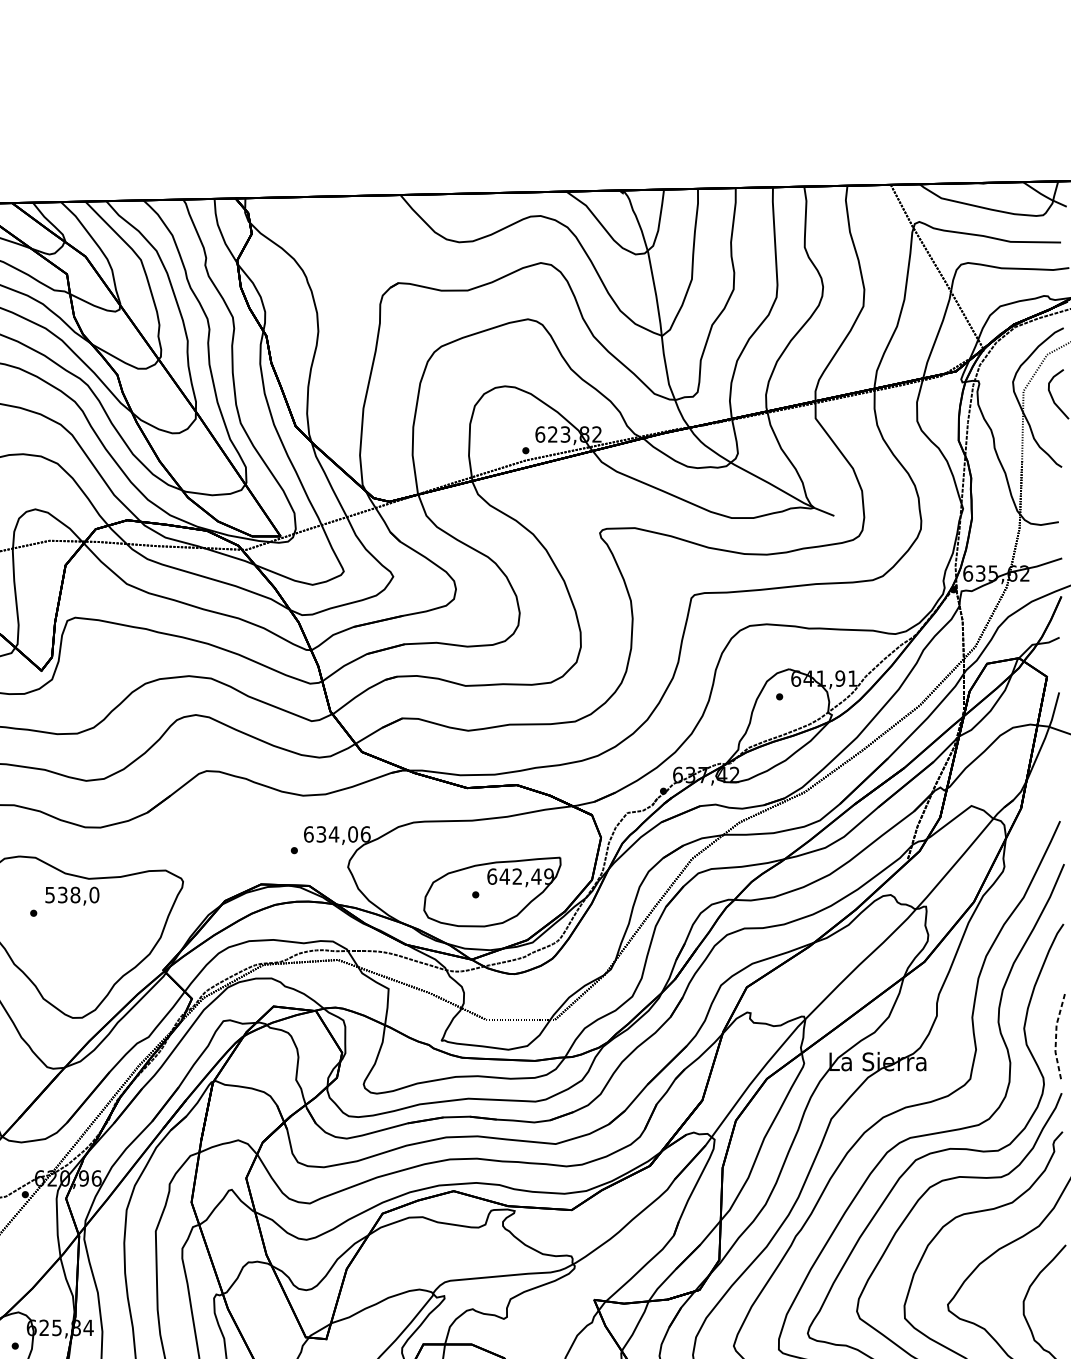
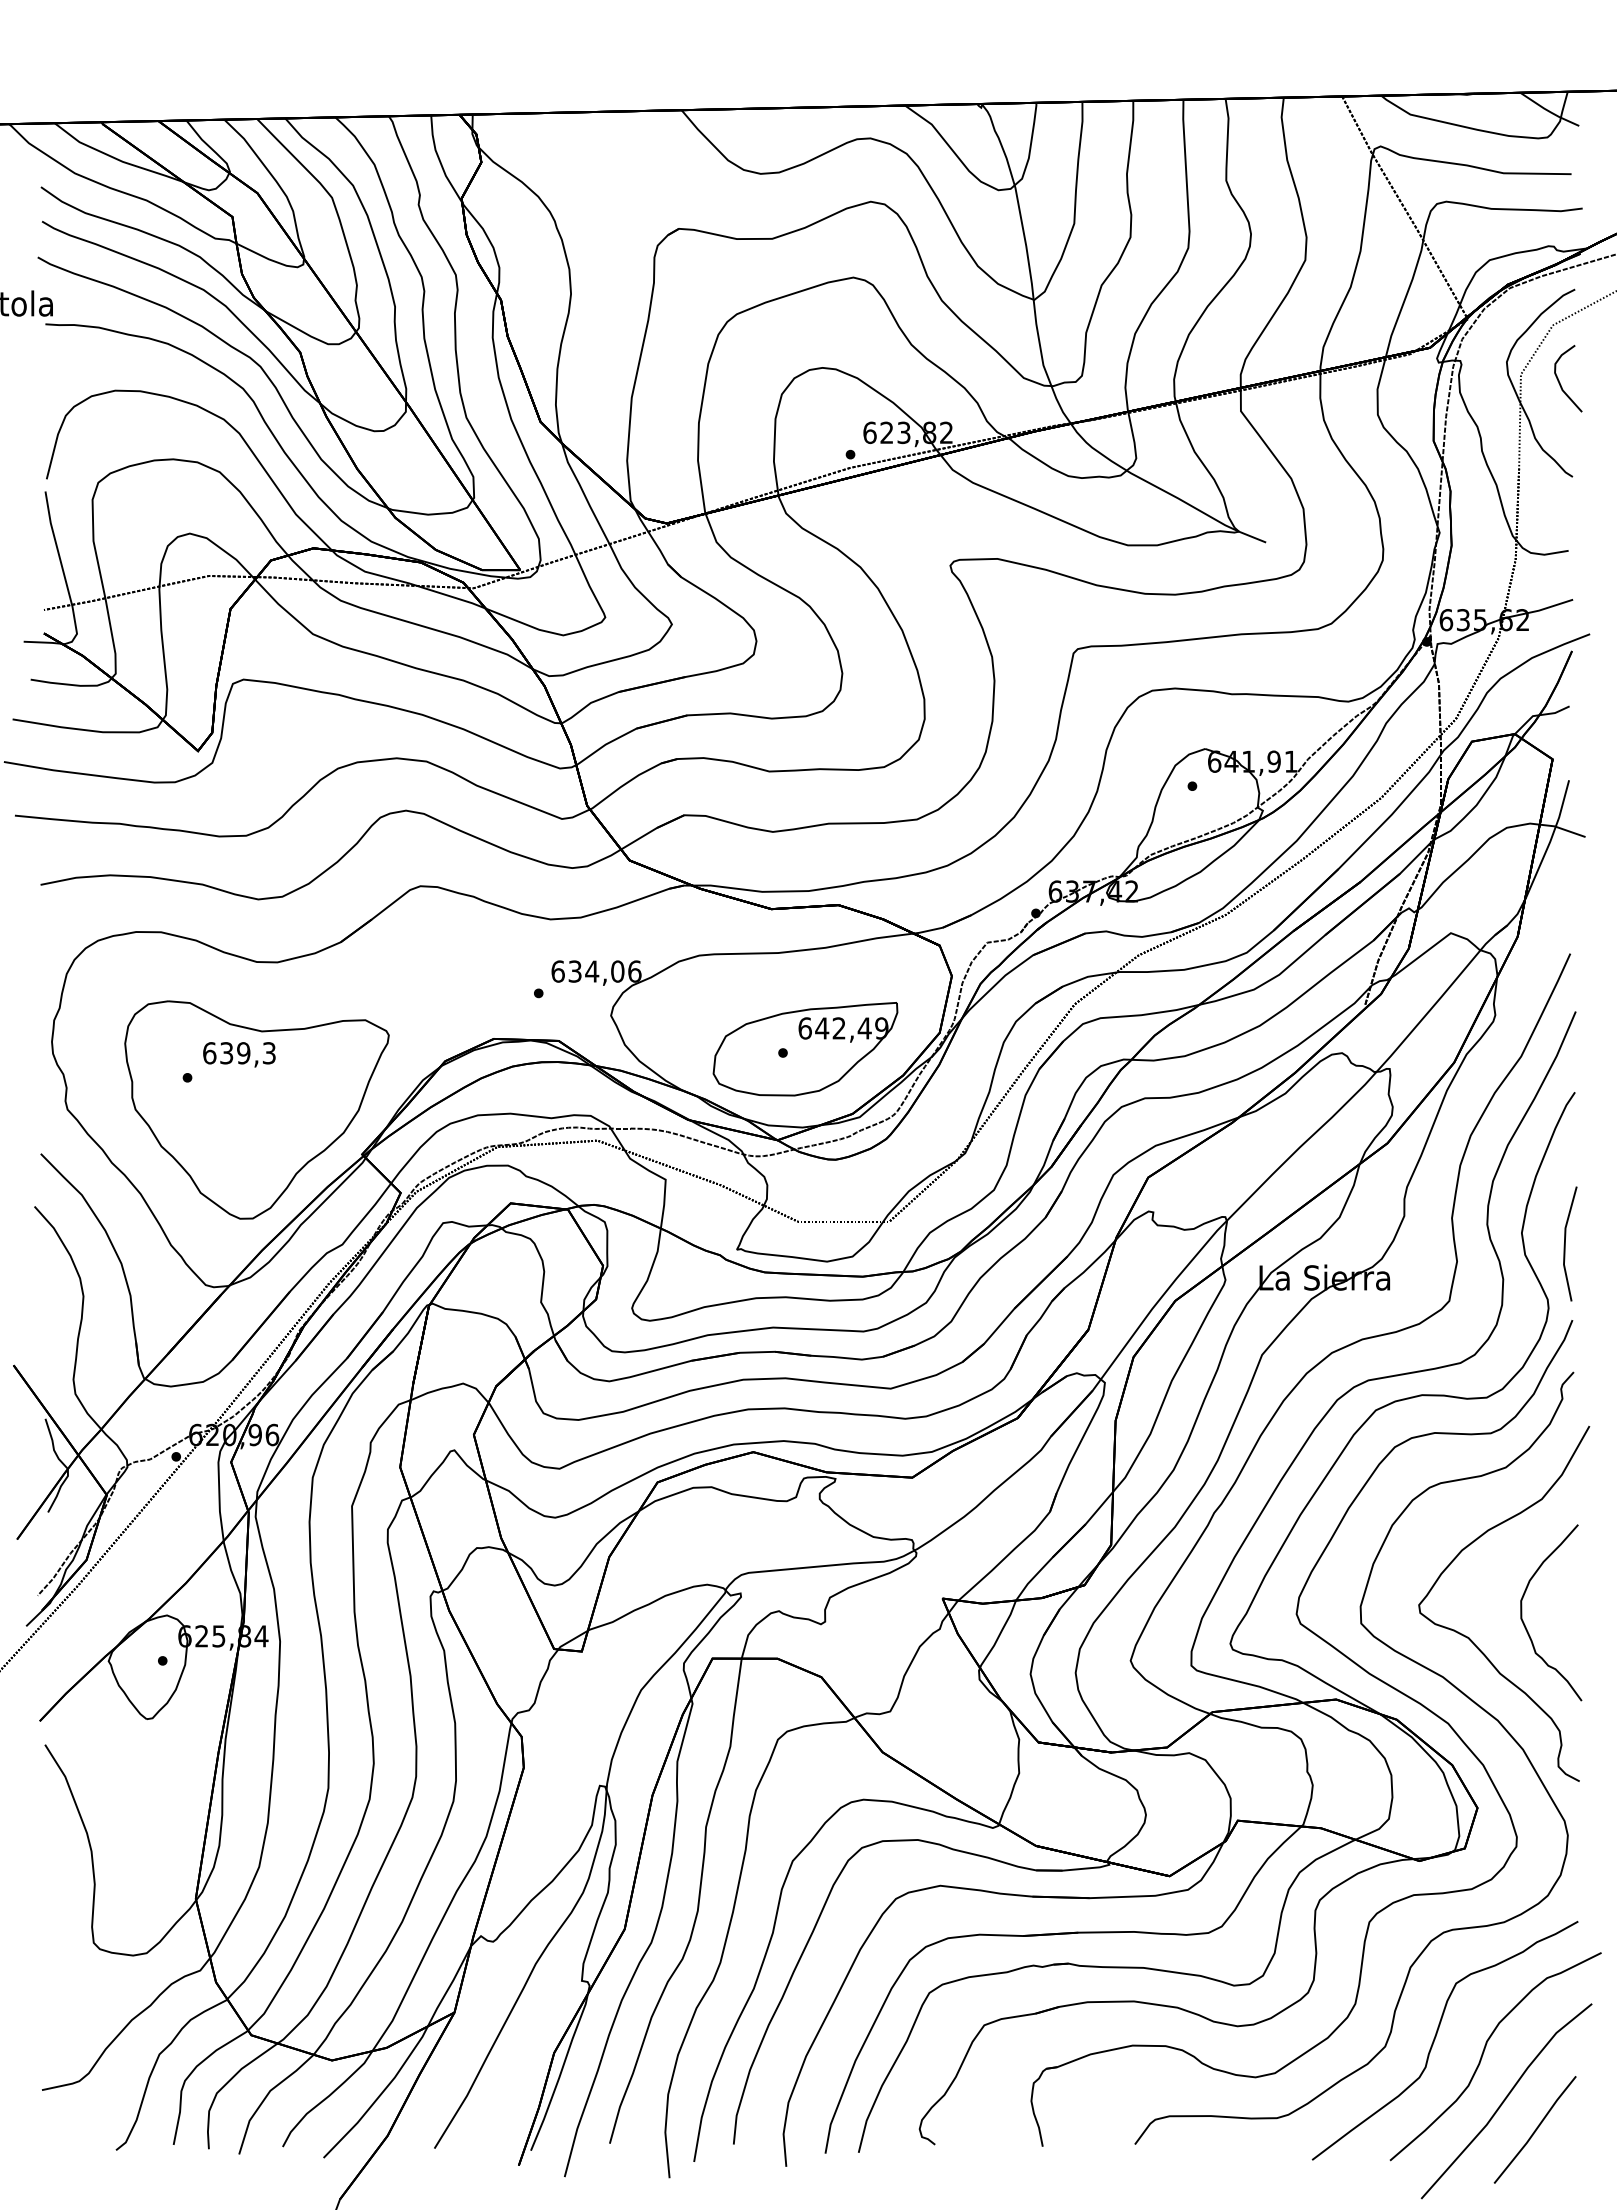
text: (72, 895) -> (239, 1053), 538,0 -> 639,3
line: (1055, 1036) -> (1564, 1243), dashed -> solid

